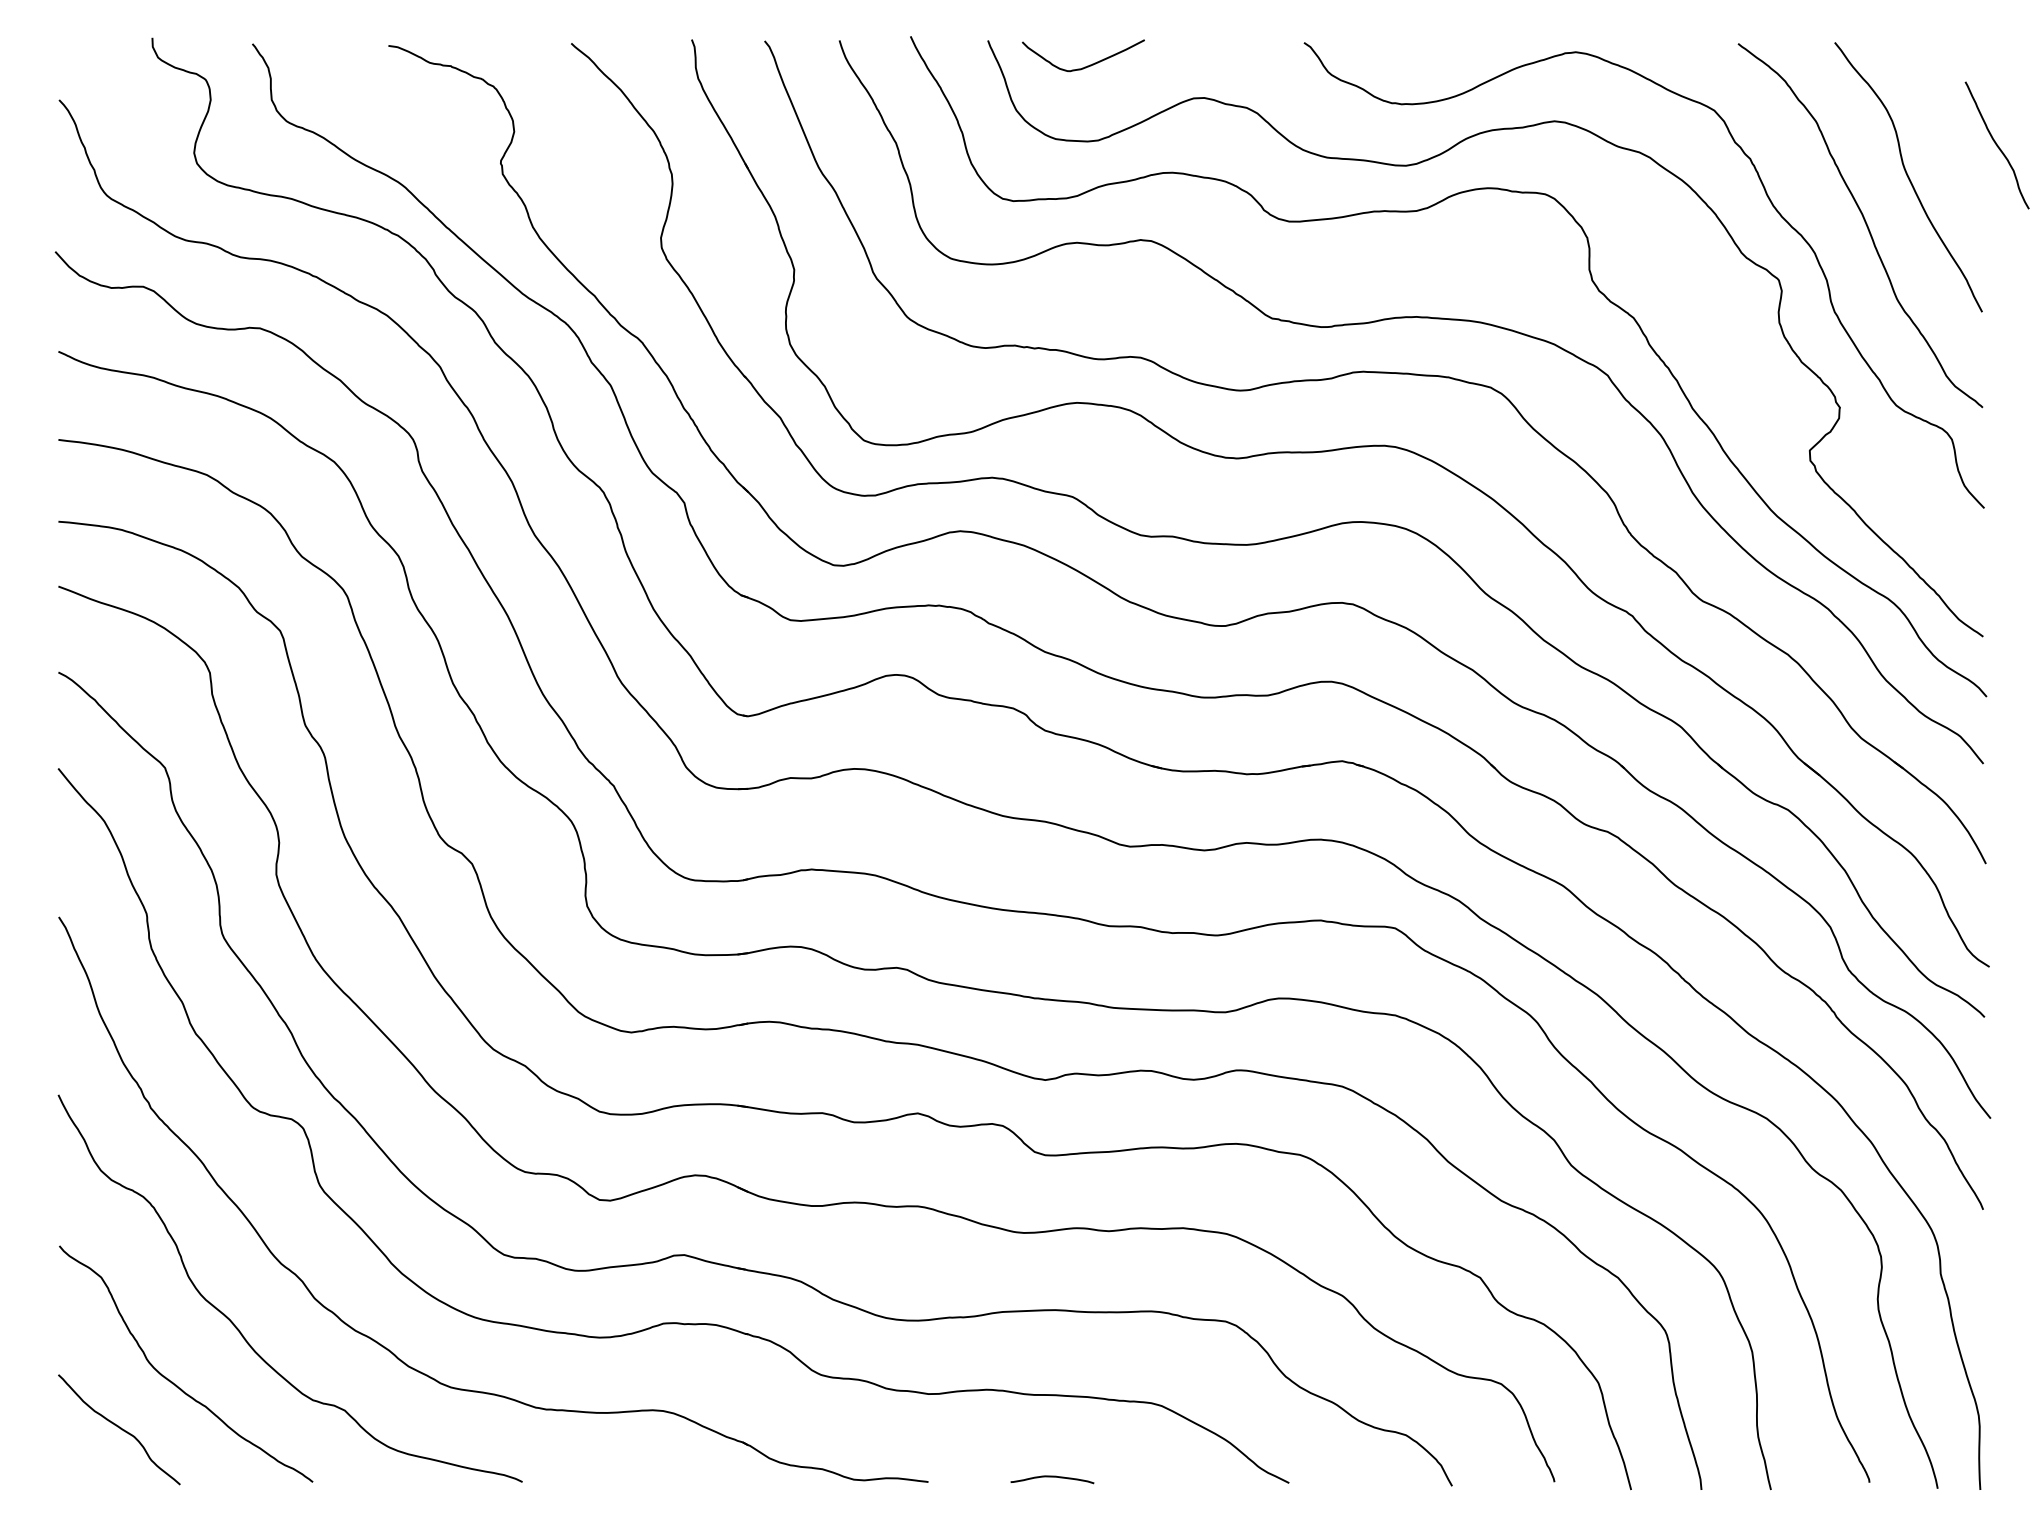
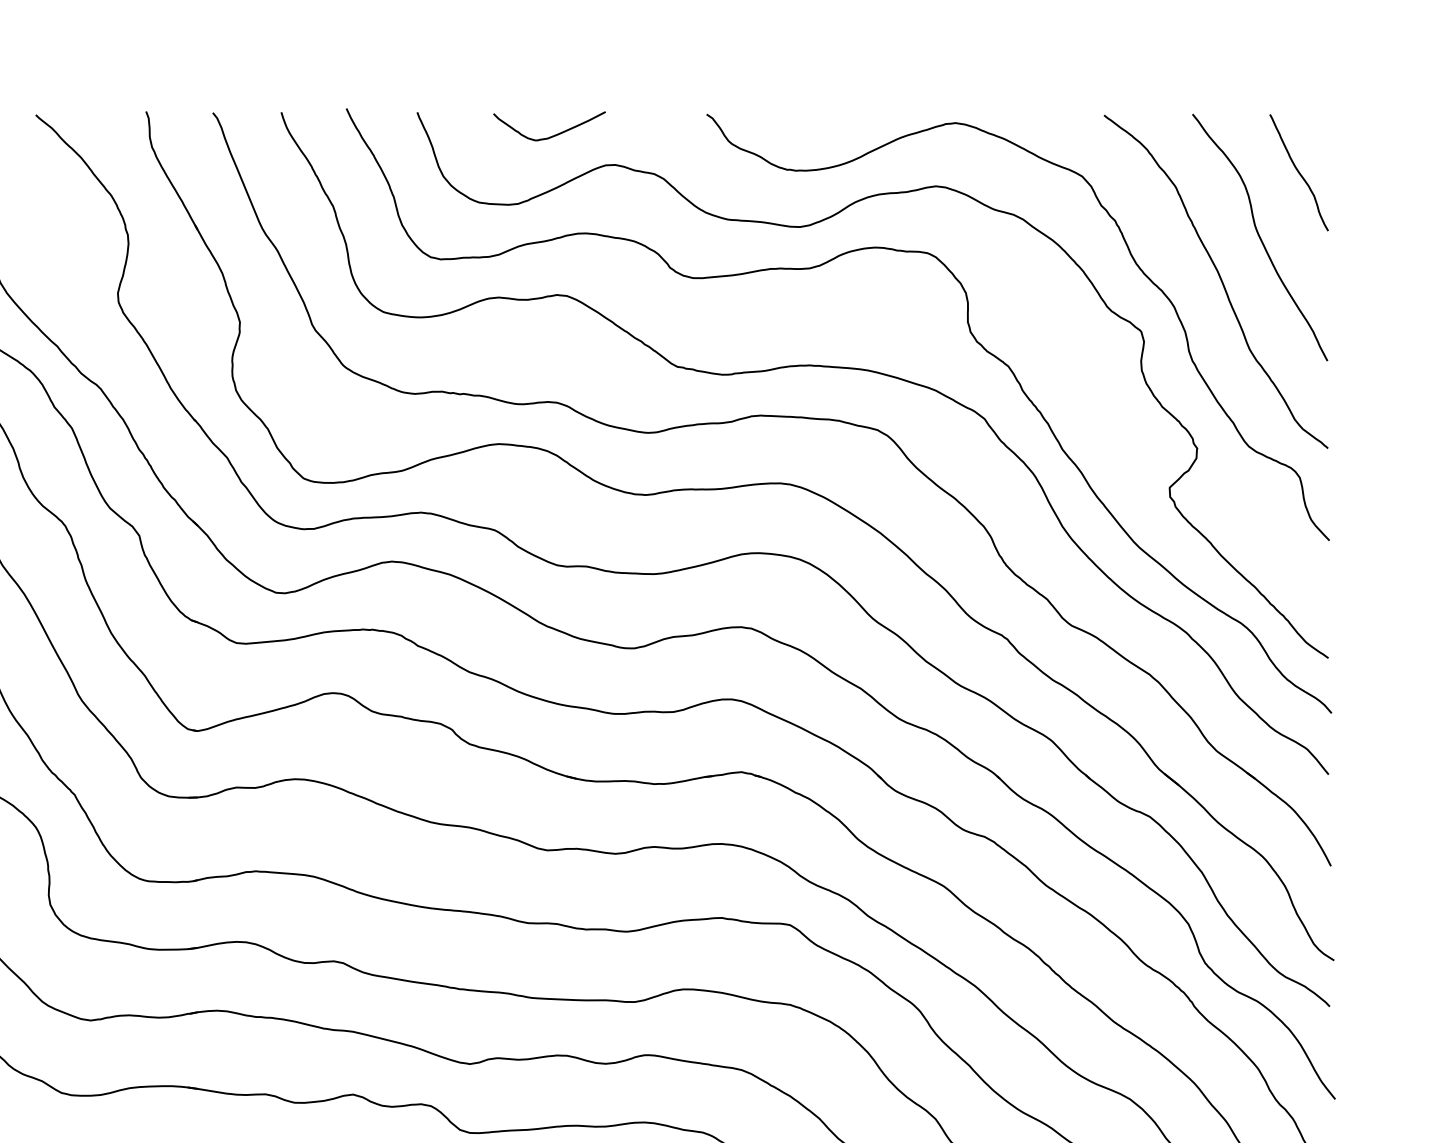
curve: (1087, 65) -> (553, 135), moved
curve: (1996, 145) -> (1298, 172), moved

